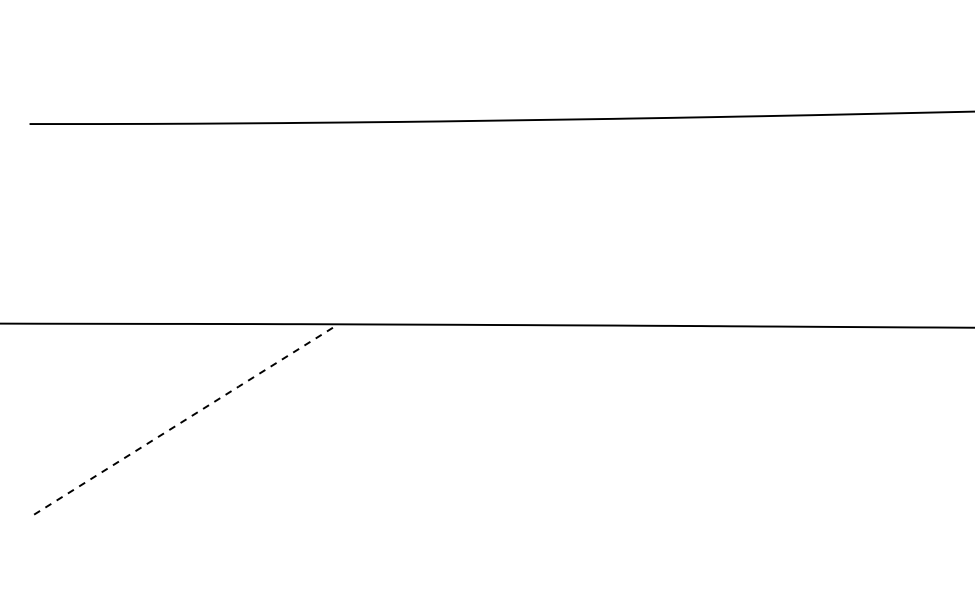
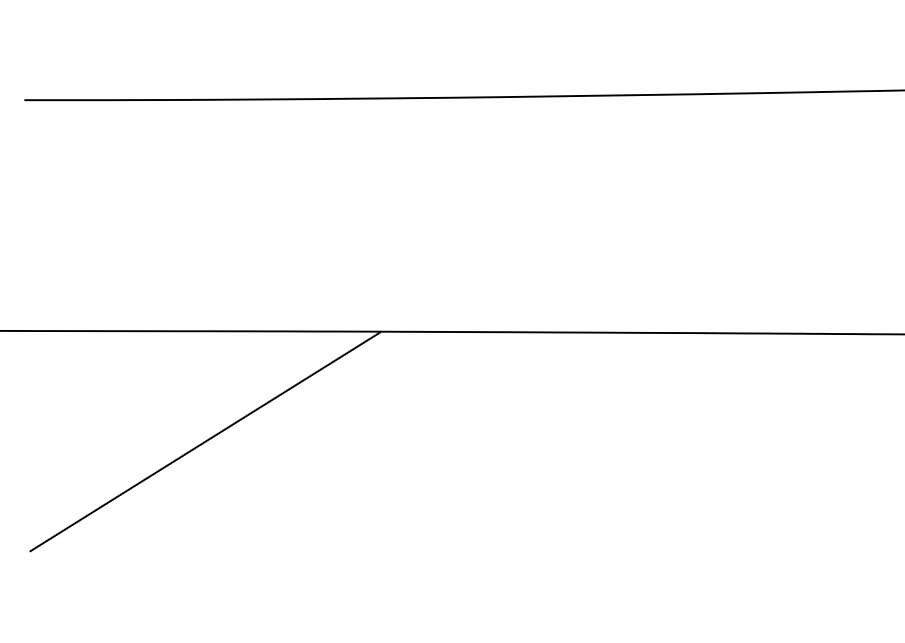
line: (186, 419) -> (205, 441), dashed -> solid

